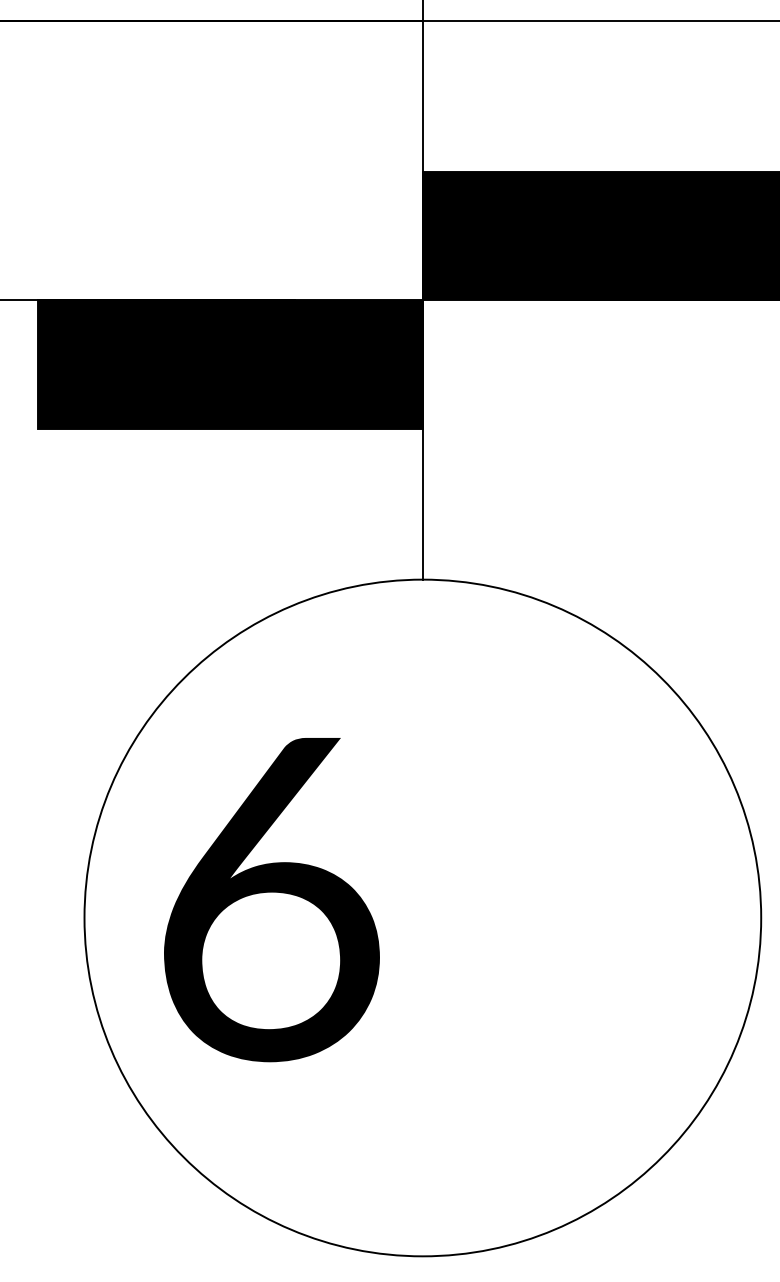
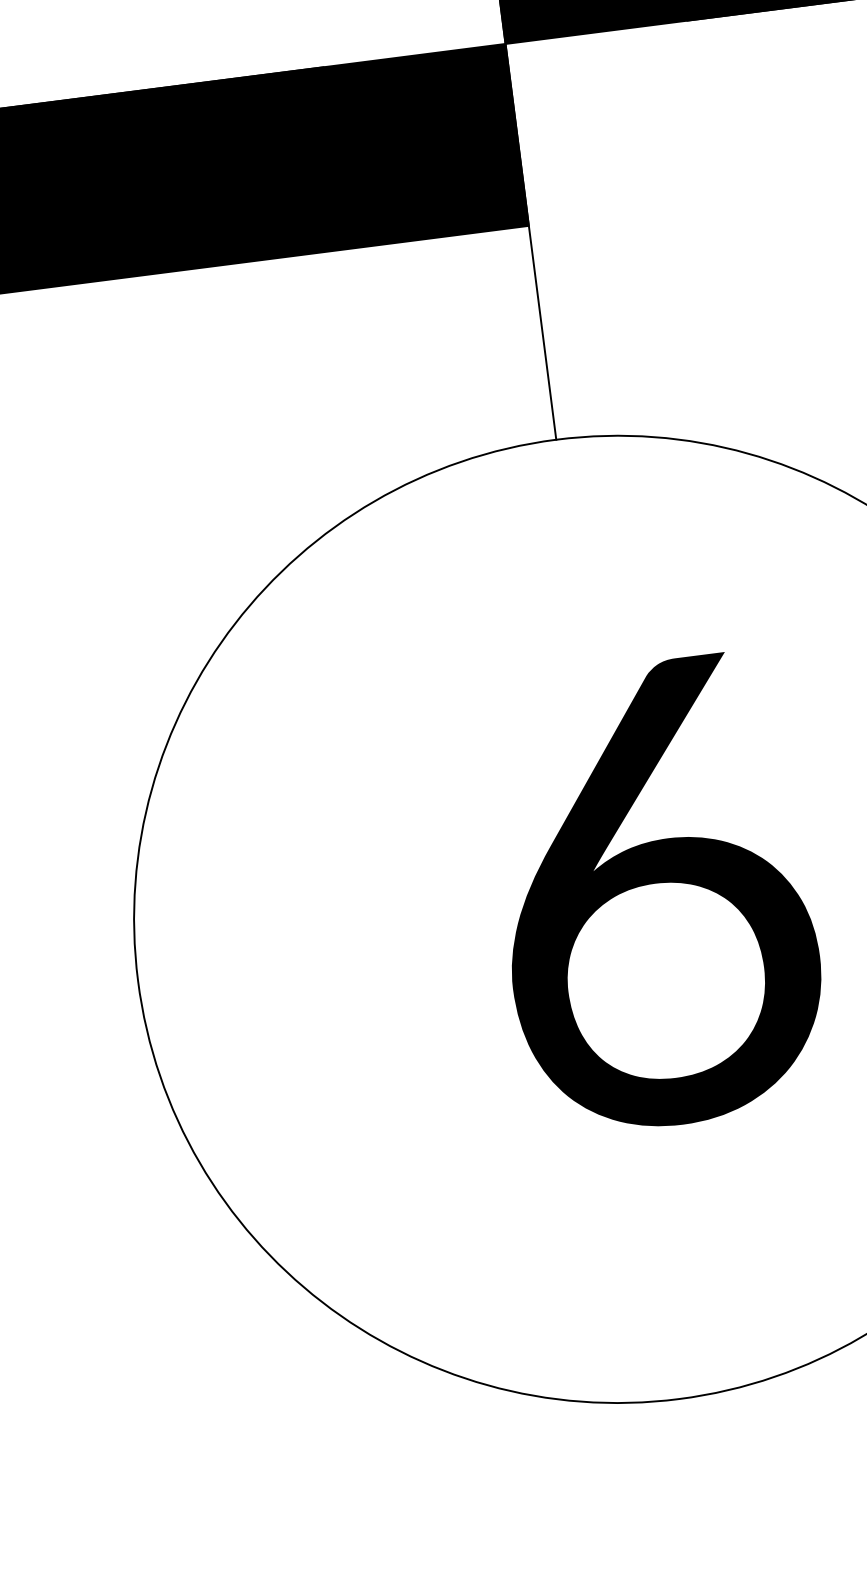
text: (271, 900) -> (655, 895), moved

